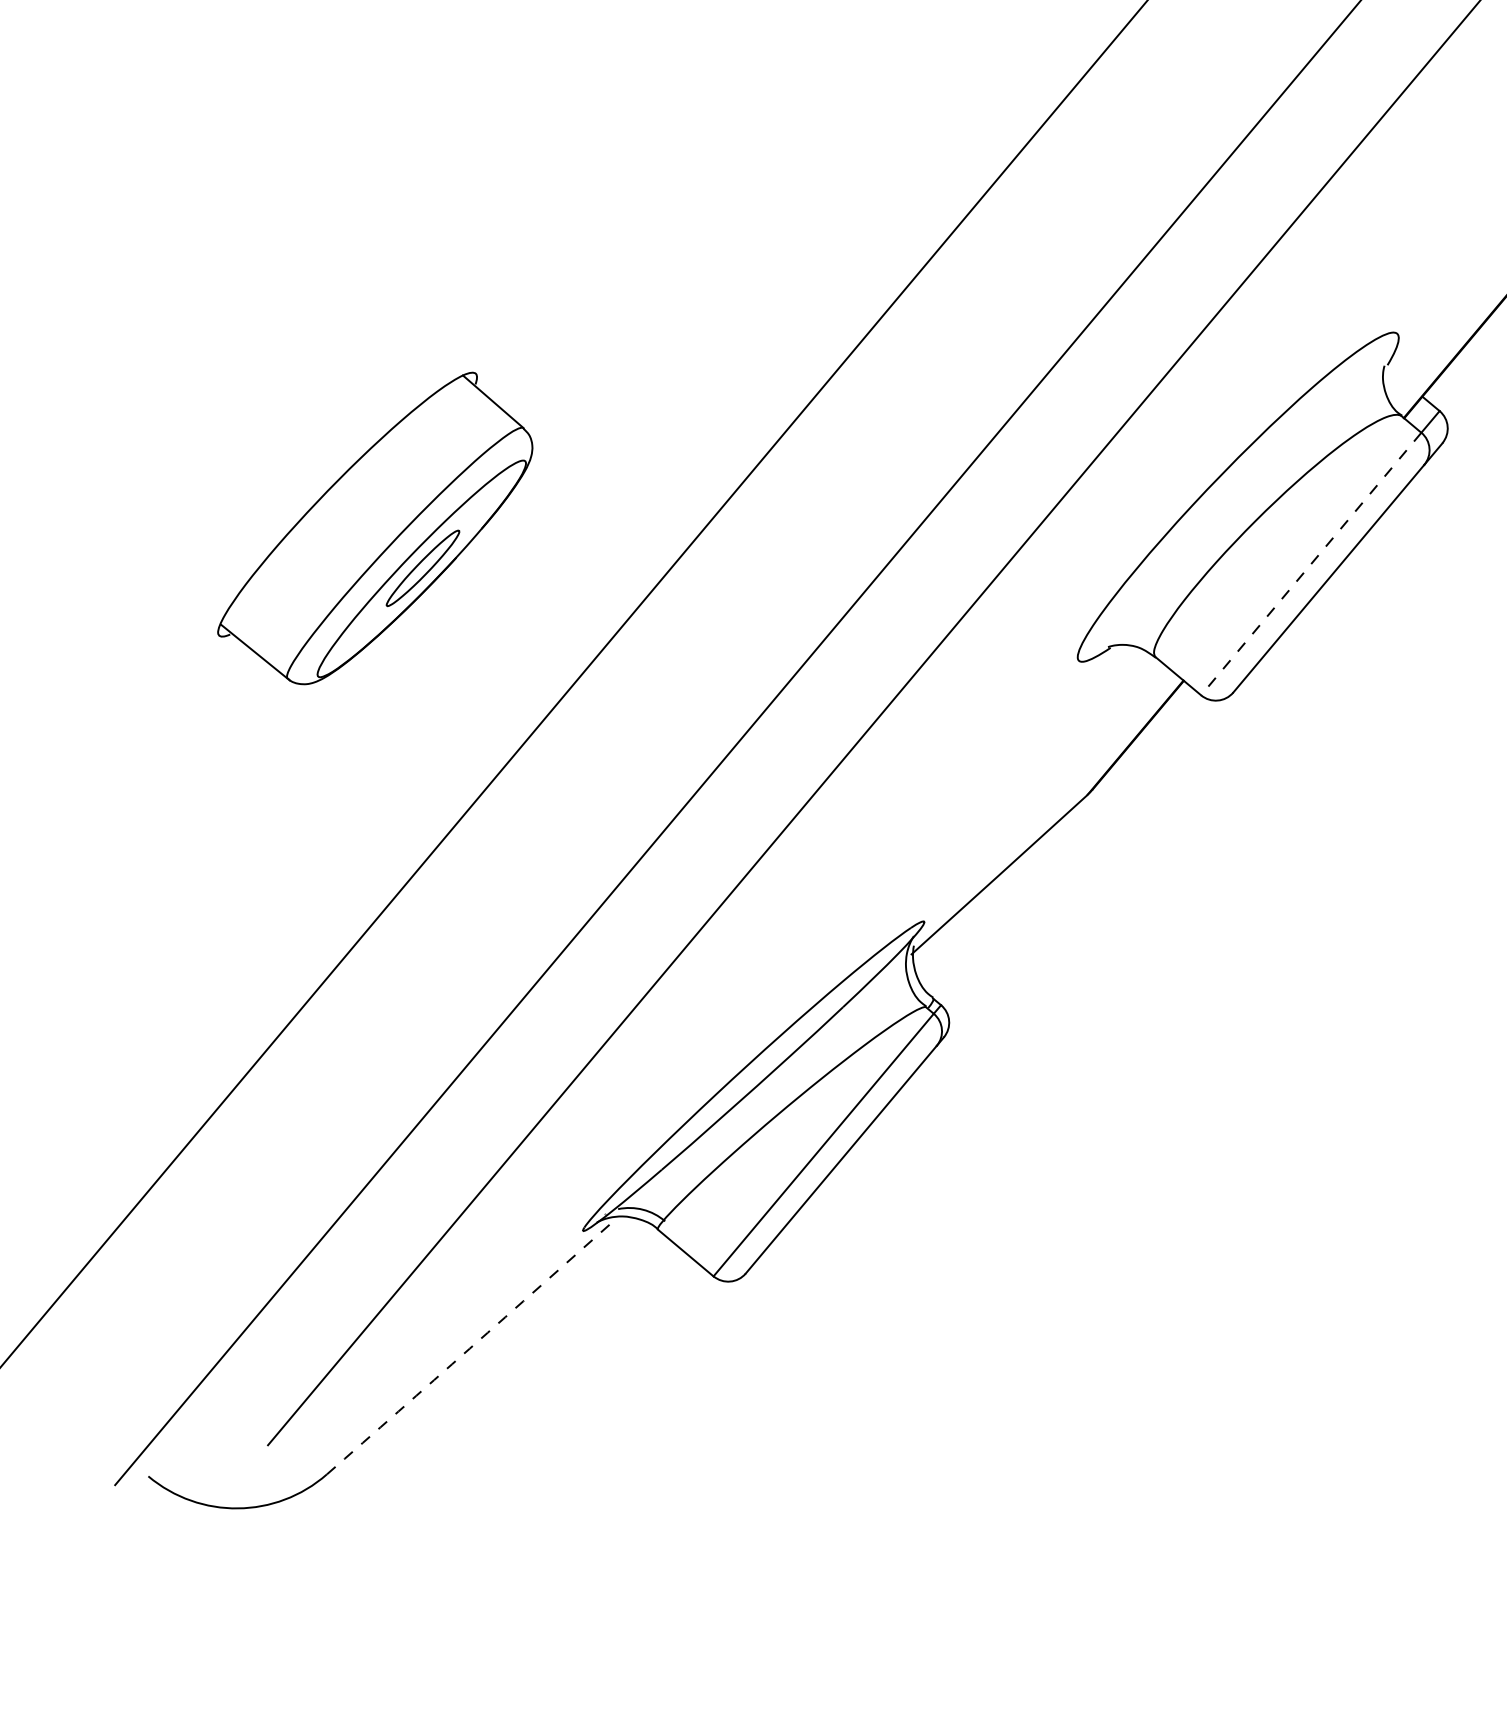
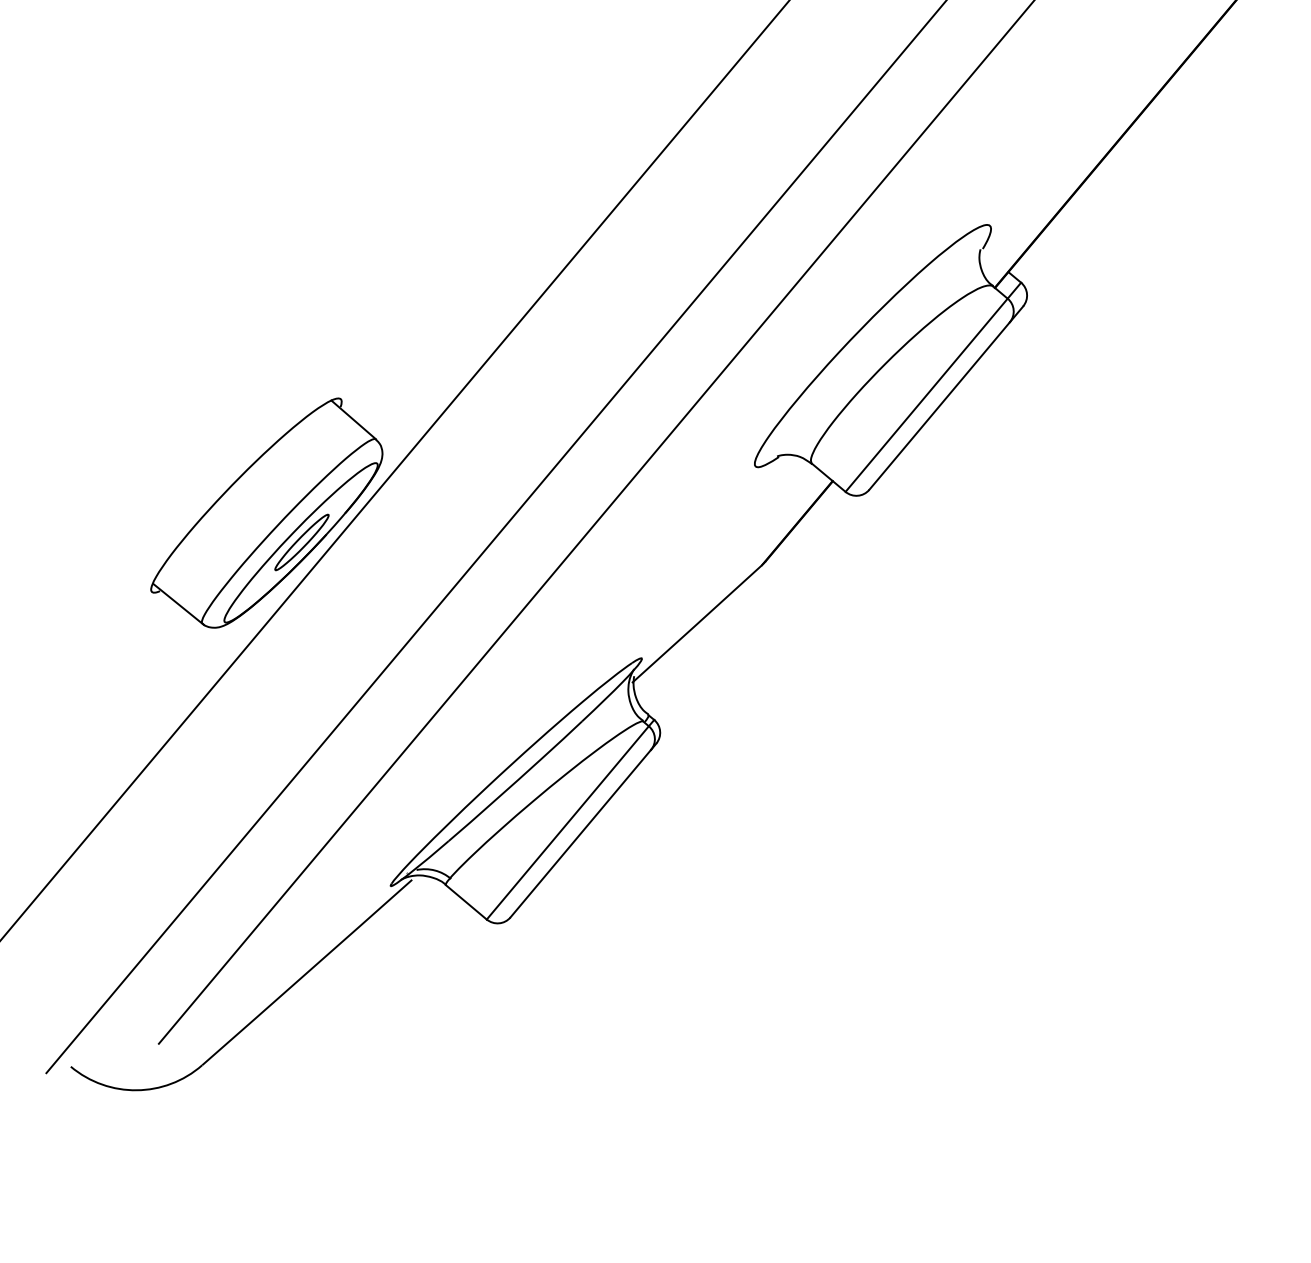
part: (374, 527) -> (266, 512), moved
line: (1311, 564) -> (926, 395), dashed -> solid
arc: (469, 1348) -> (307, 972), dashed -> solid

